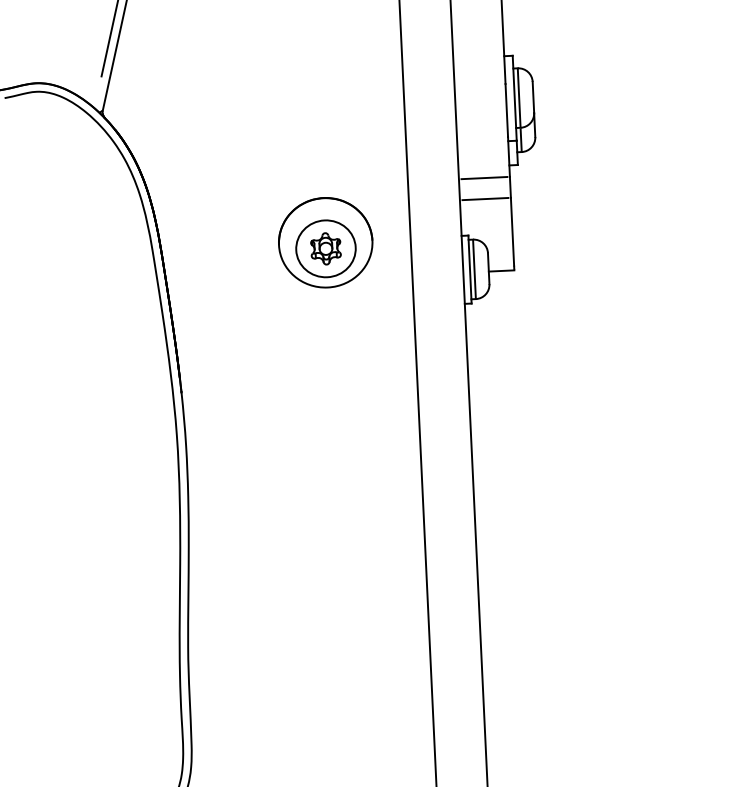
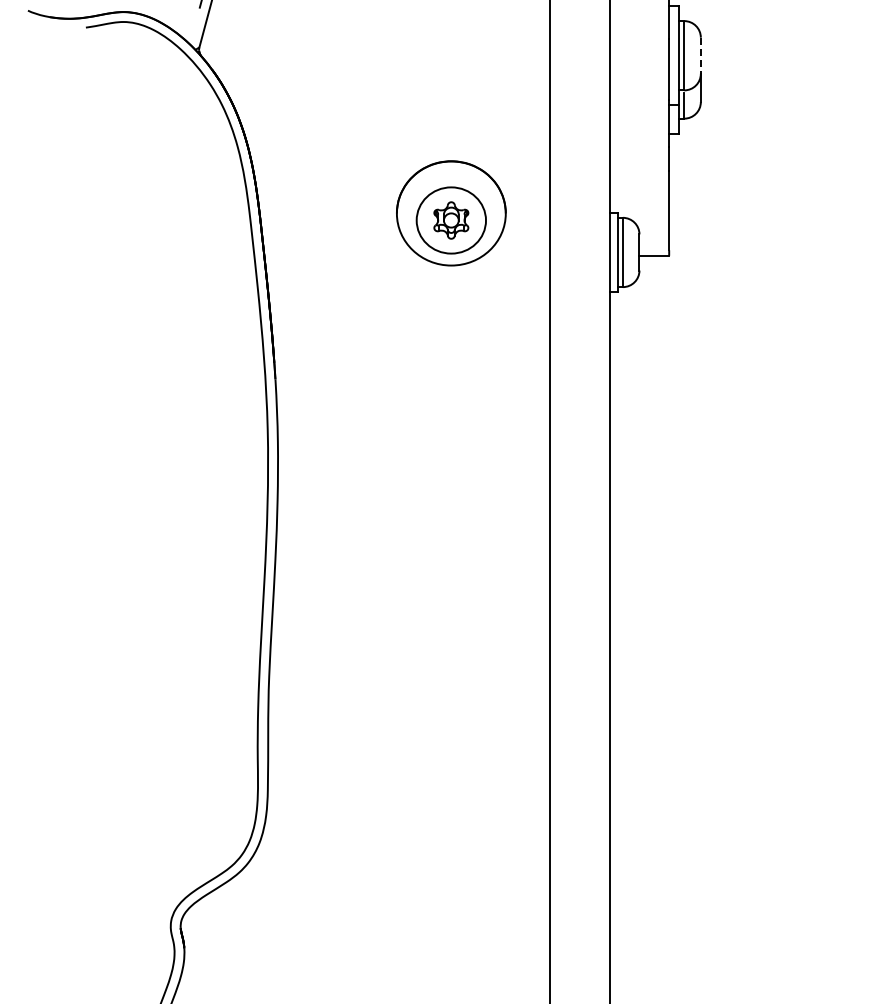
line: (533, 98) -> (700, 56), solid -> dashed
line: (484, 177) -> (639, 146), removed
line: (485, 199) -> (639, 171), removed

